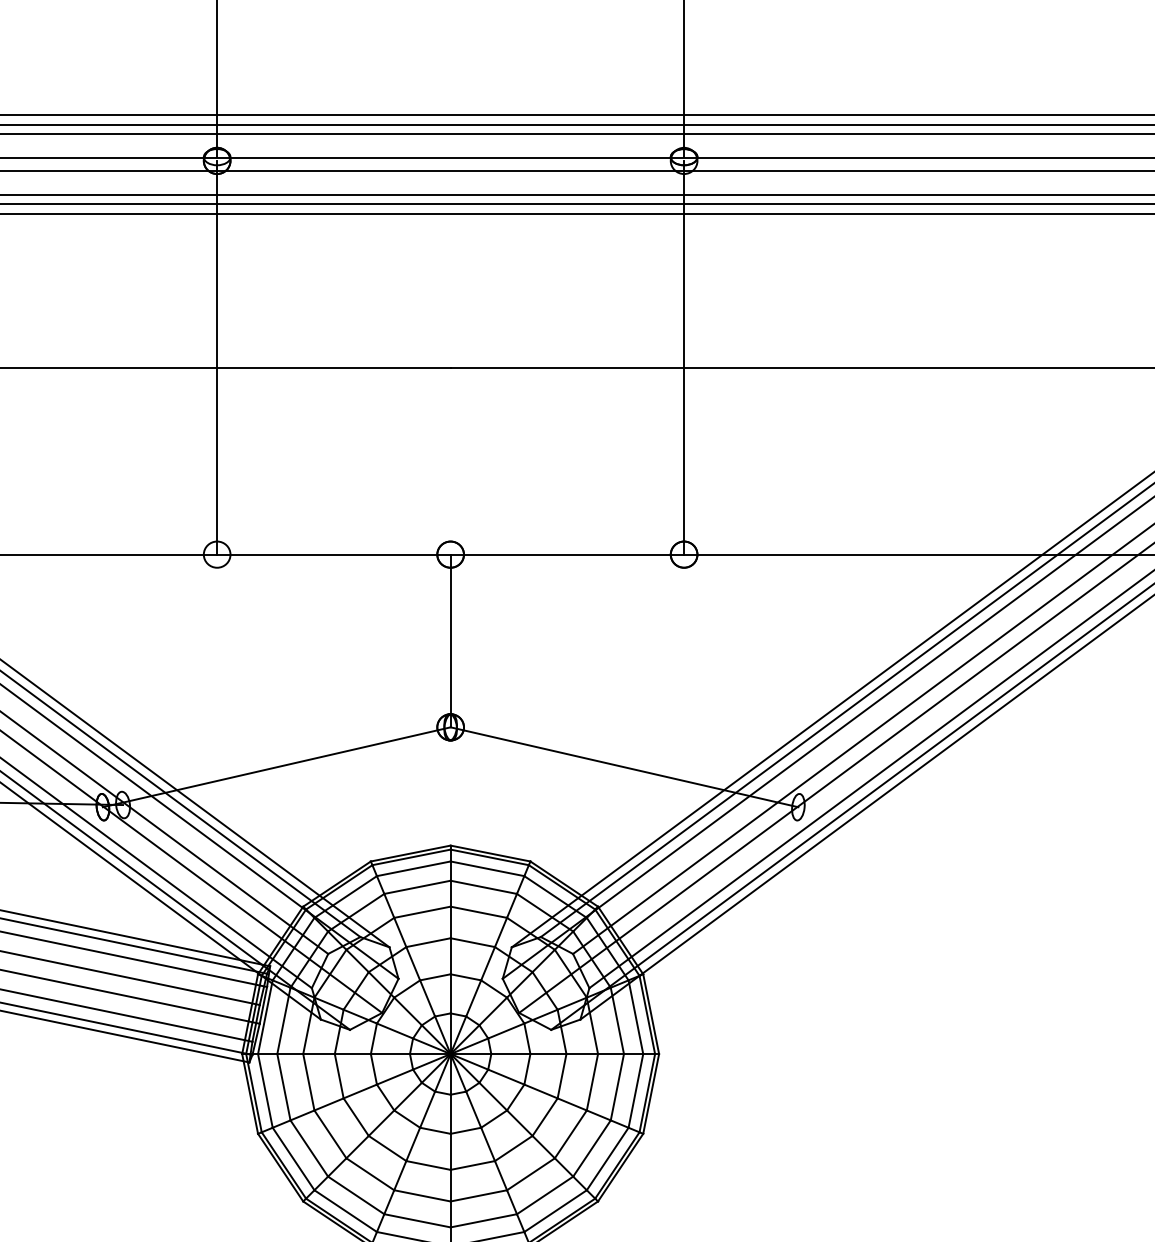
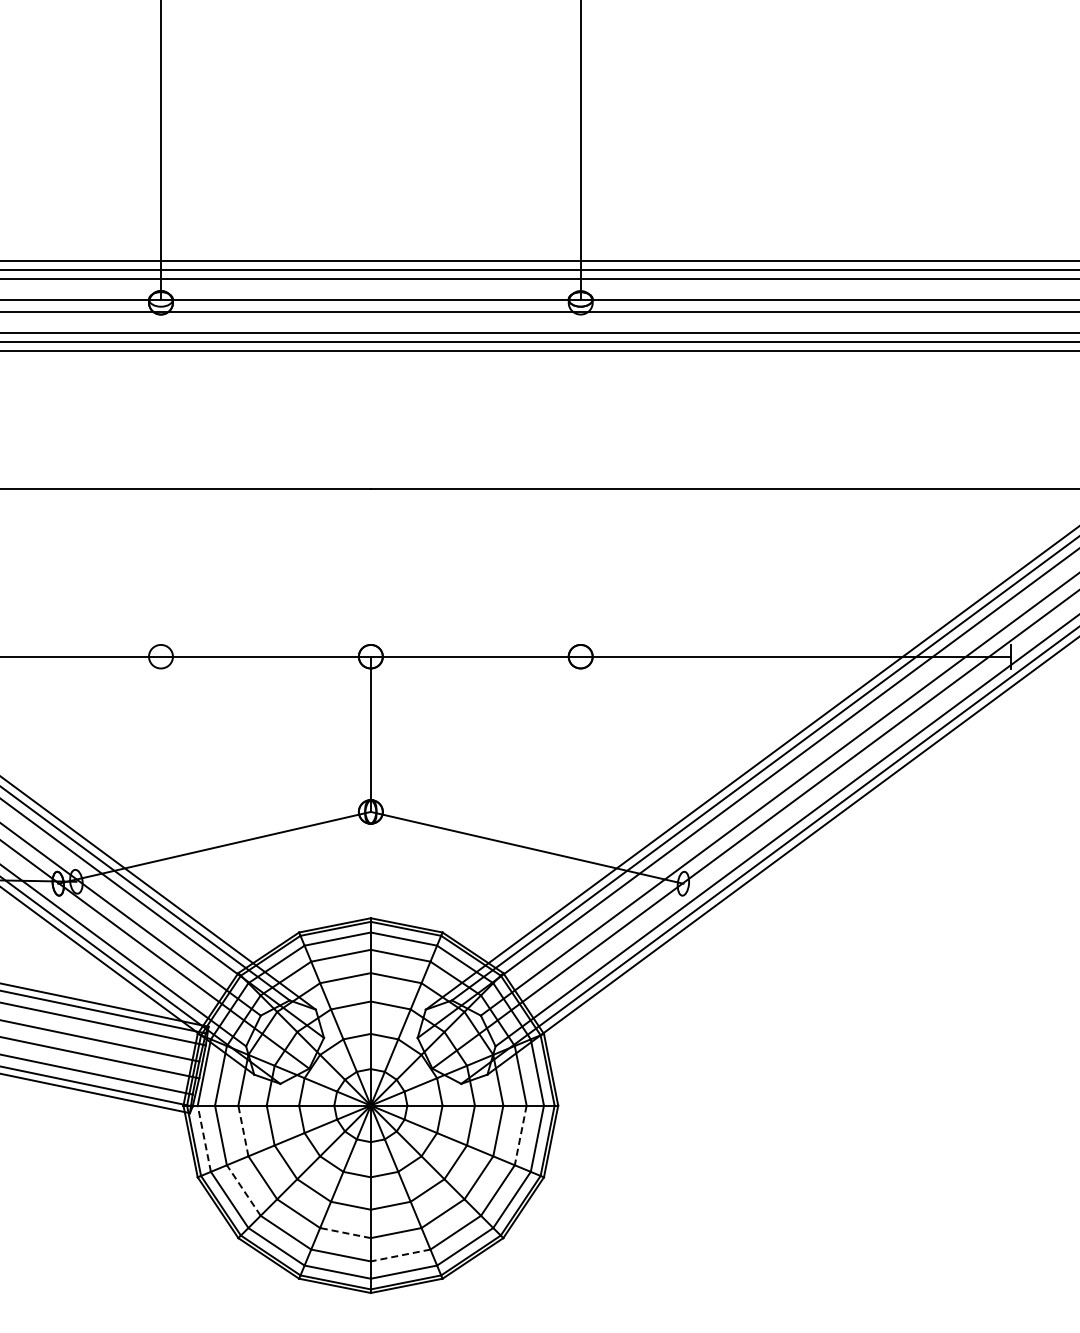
line: (216, 357) -> (160, 479), removed
line: (683, 357) -> (580, 479), removed
line: (308, 1081) -> (243, 1130), solid -> dashed
line: (617, 1087) -> (520, 1135), solid -> dashed
line: (265, 1090) -> (204, 1138), solid -> dashed
line: (308, 1148) -> (243, 1190), solid -> dashed
line: (422, 1196) -> (345, 1233), solid -> dashed
line: (483, 1220) -> (400, 1255), solid -> dashed

